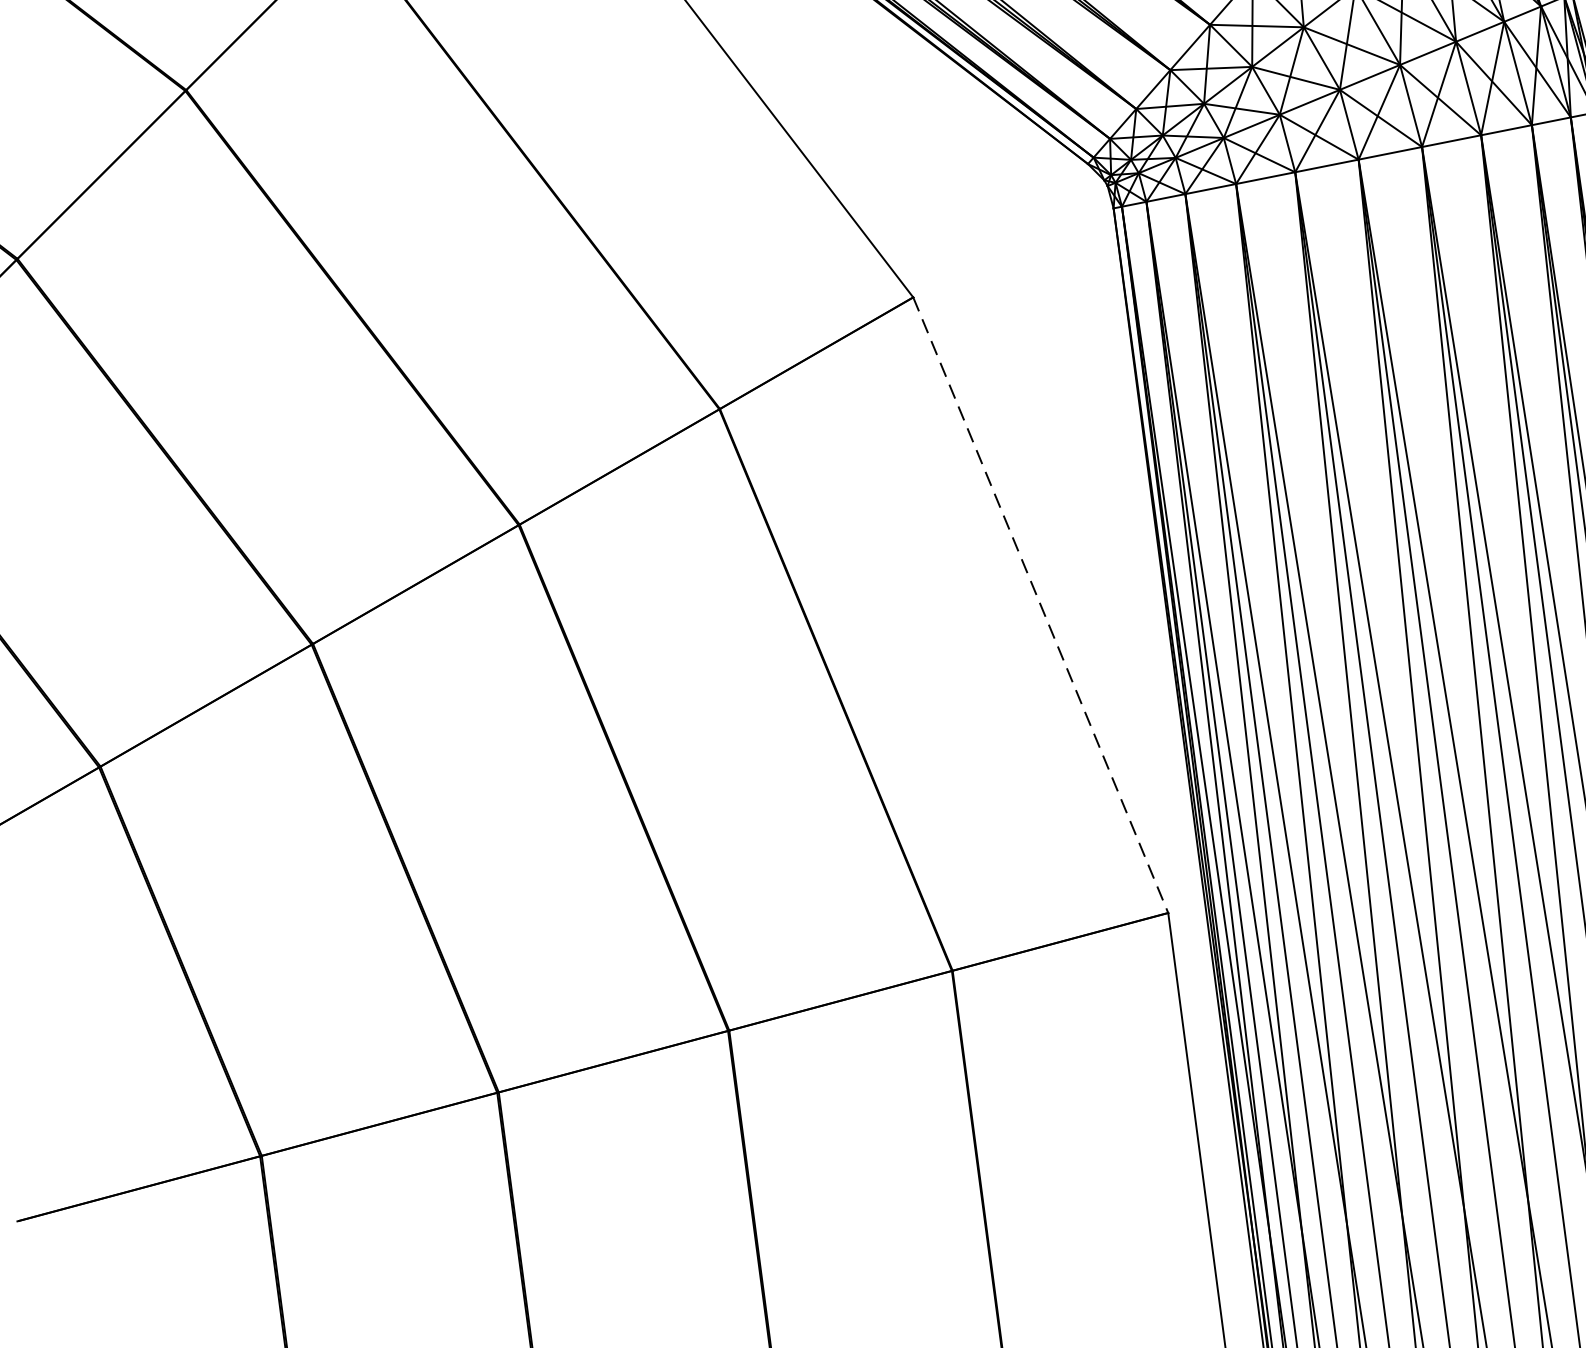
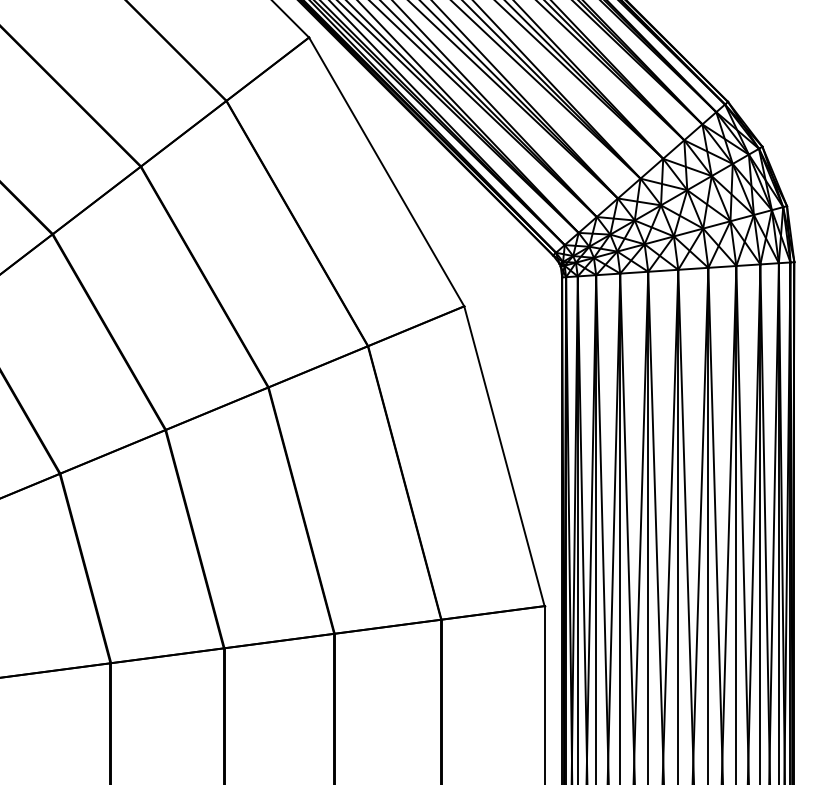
line: (1040, 605) -> (504, 456), dashed -> solid

